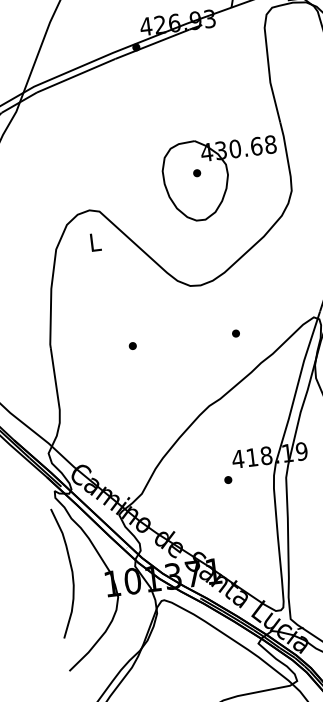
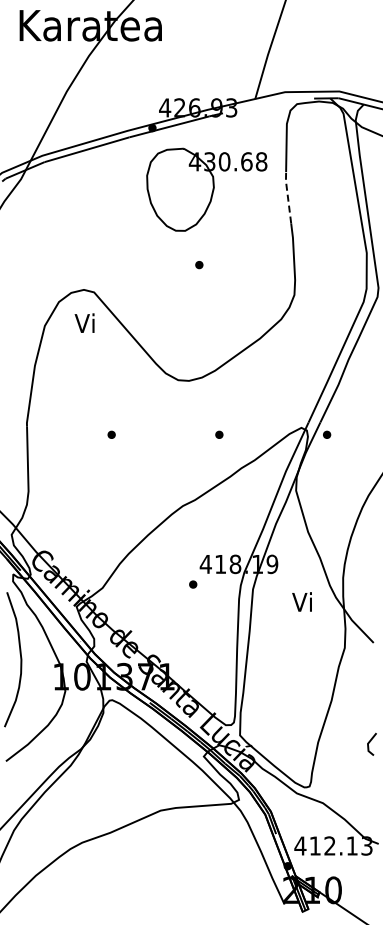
line: (273, 97) -> (287, 196), solid -> dashed
part: (221, 177) -> (206, 189), moved
text: (93, 241) -> (84, 322), L -> Vi

